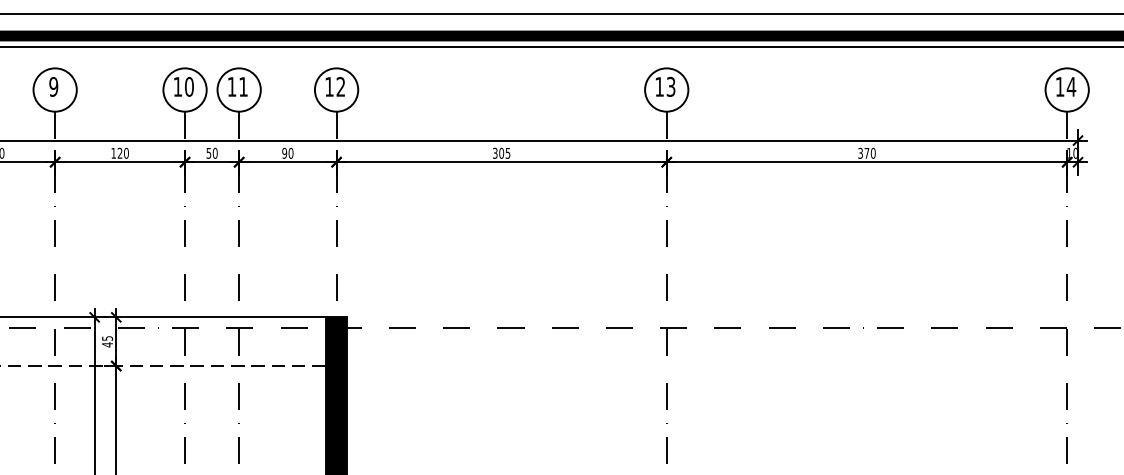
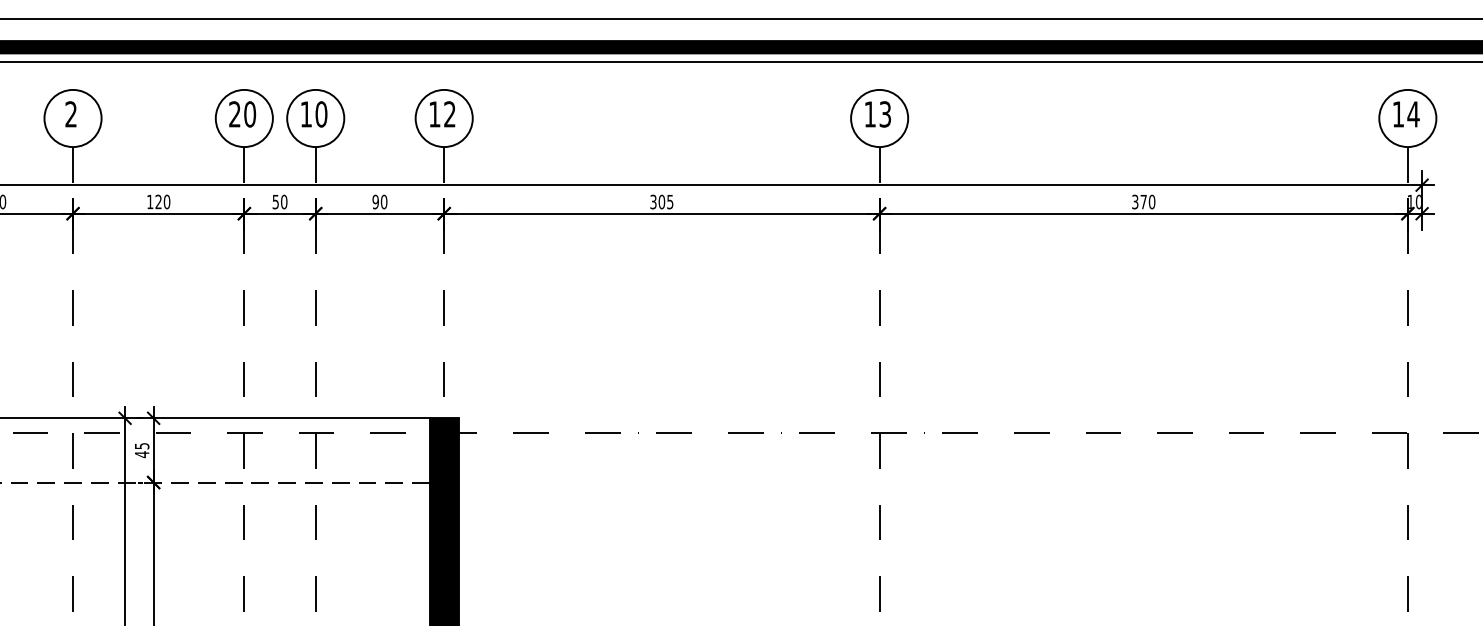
text: (54, 86) -> (71, 114), 9 -> 2
text: (177, 86) -> (234, 114), 10 -> 20
text: (243, 86) -> (321, 114), 11 -> 10

